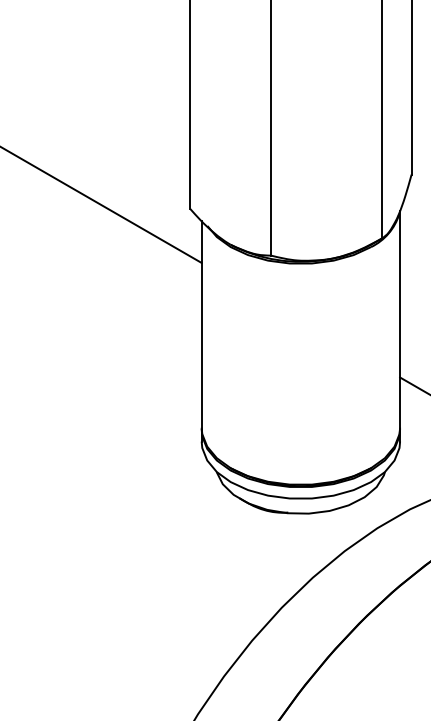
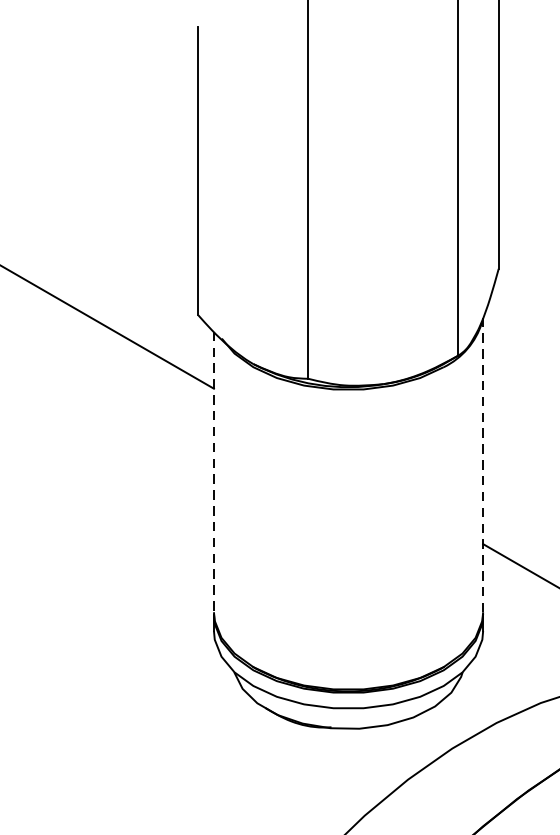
line: (400, 319) -> (483, 465), solid -> dashed
line: (201, 324) -> (213, 472), solid -> dashed

